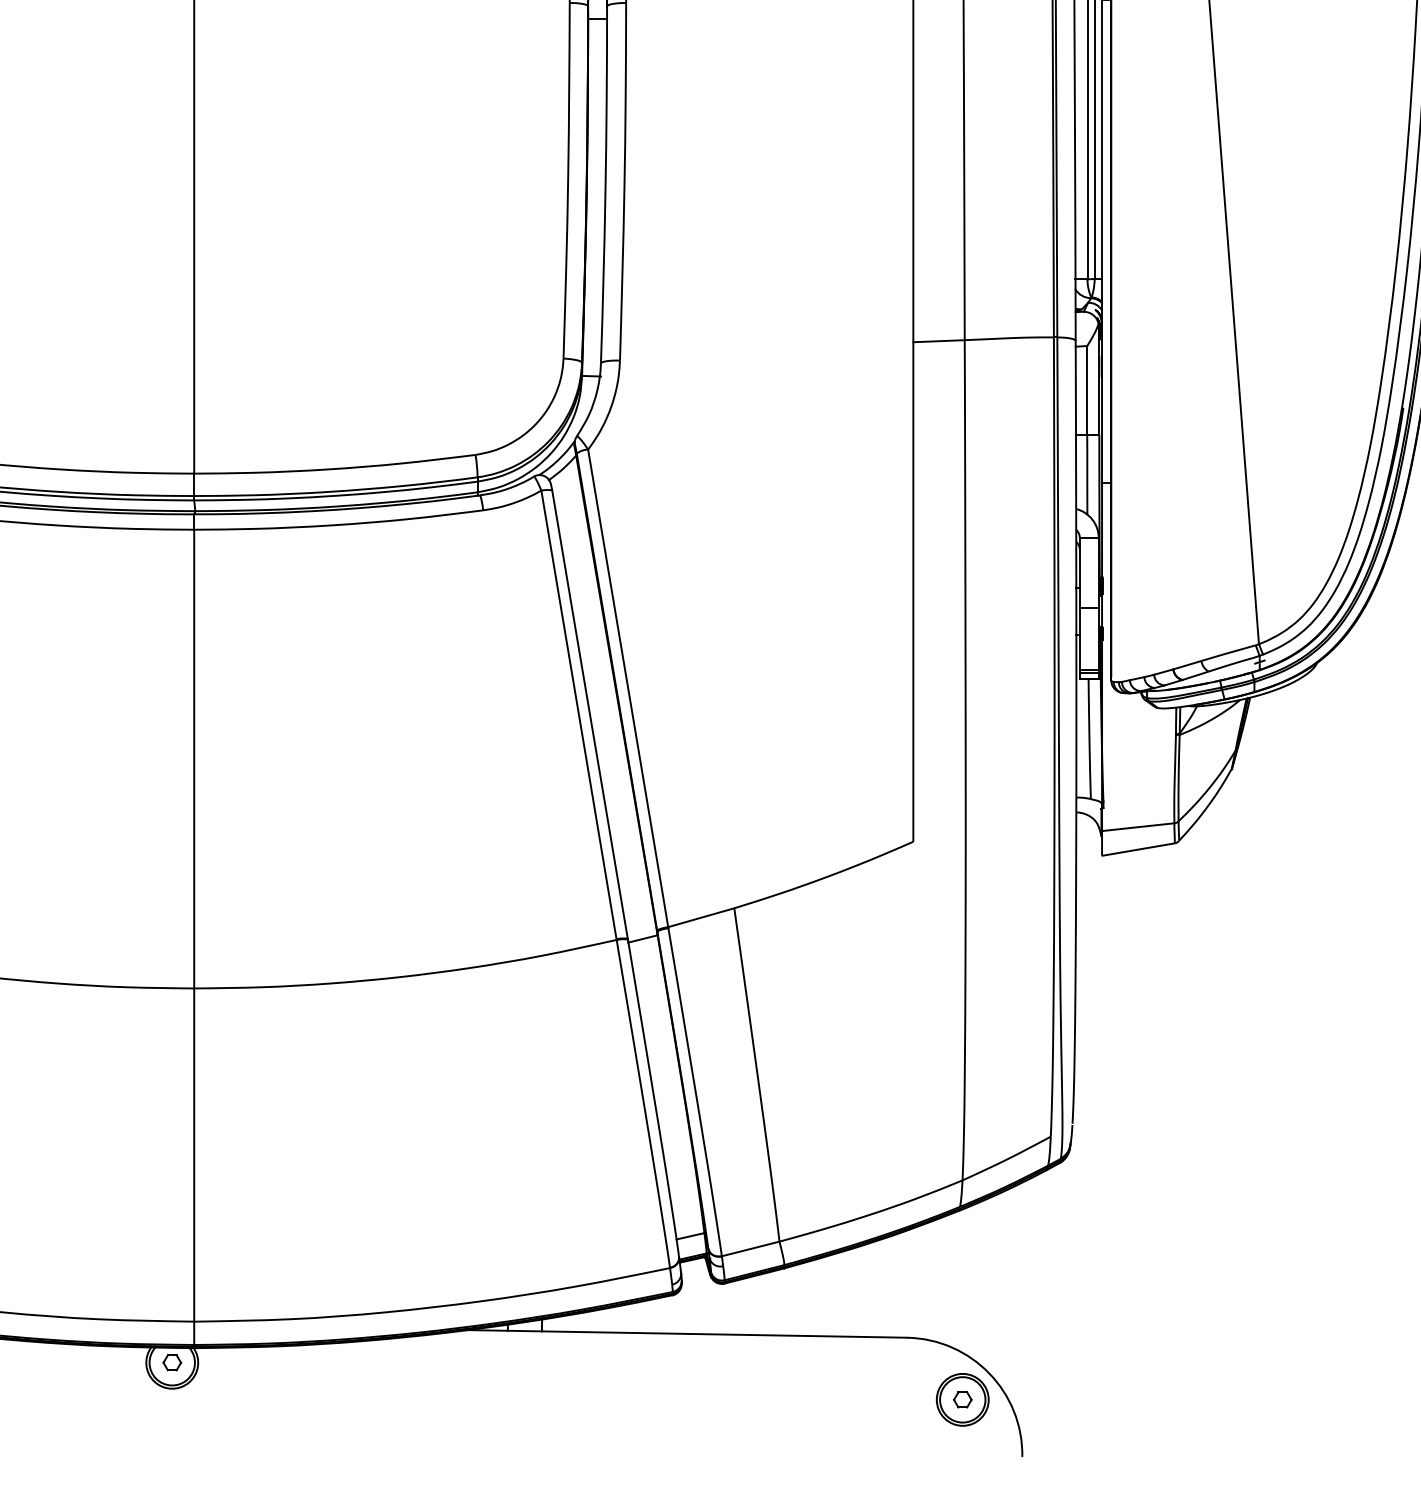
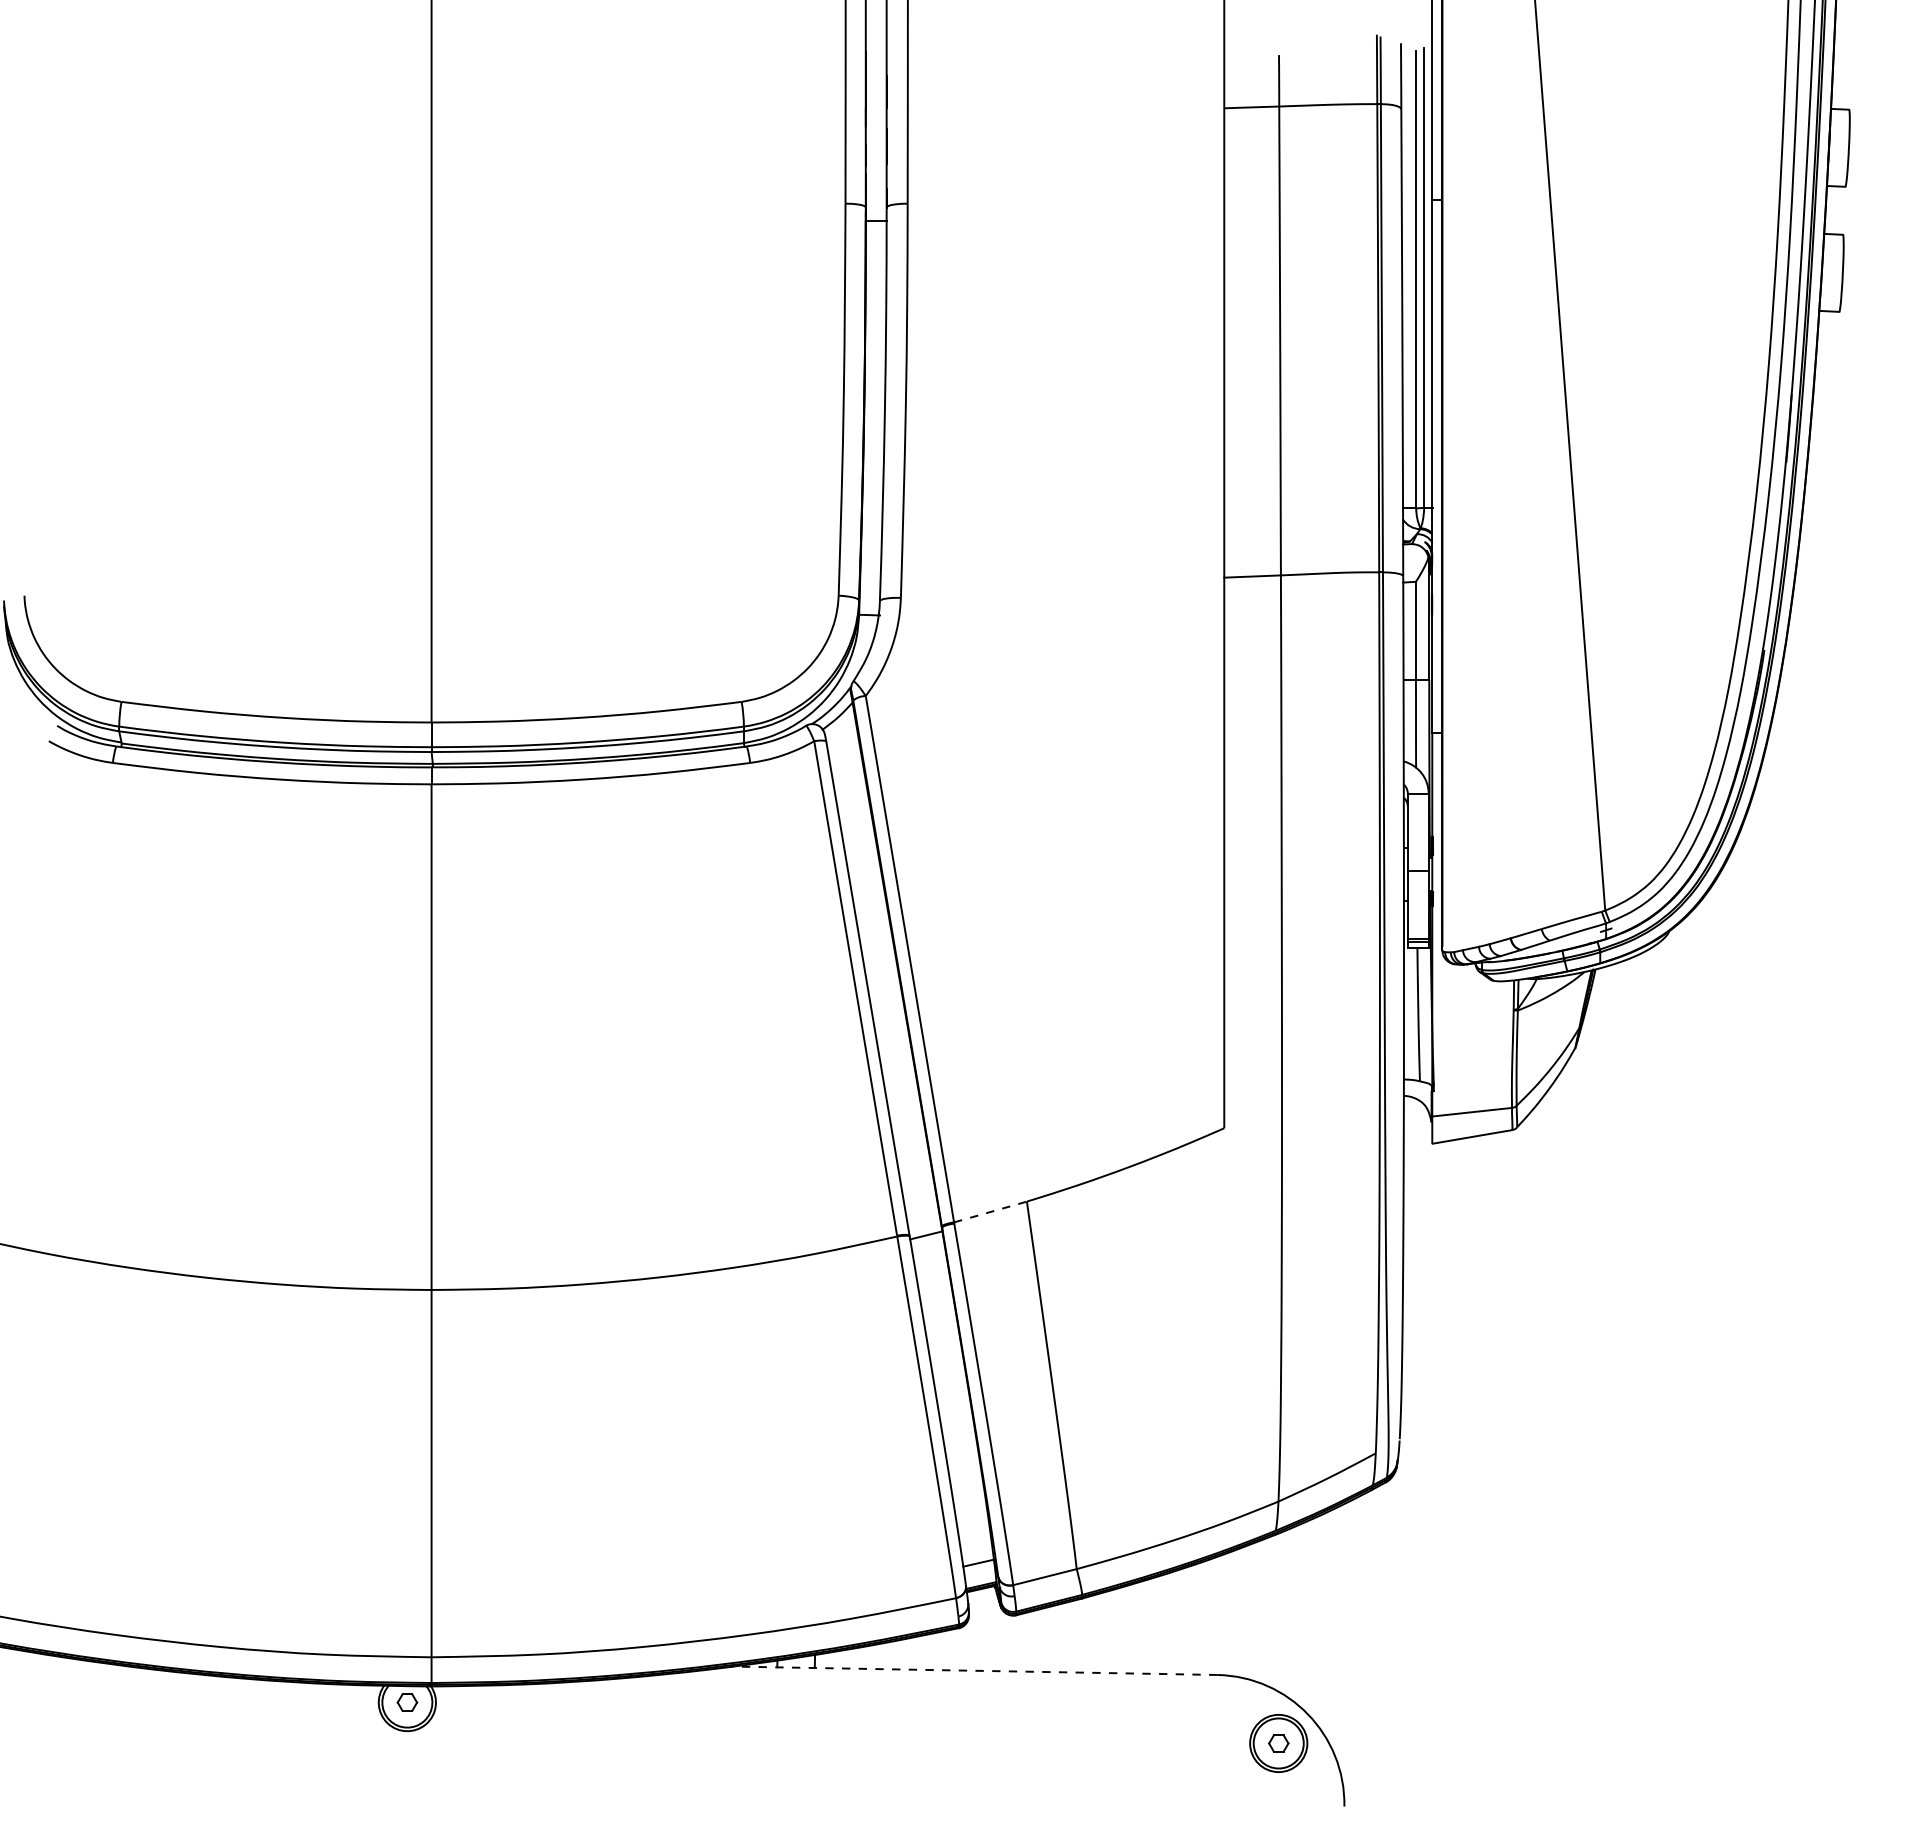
line: (701, 918) -> (990, 1212), solid -> dashed
line: (685, 1333) -> (973, 1670), solid -> dashed

